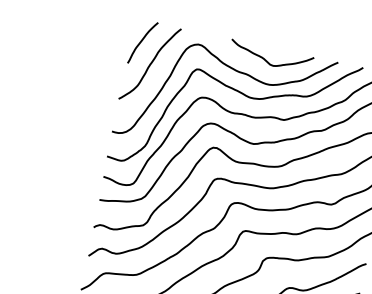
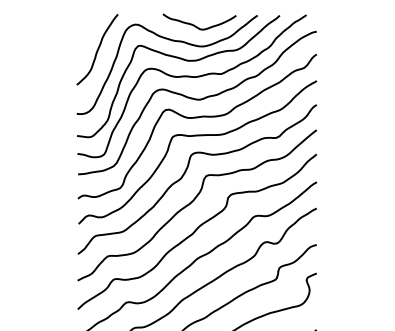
curve: (143, 41) -> (87, 31), removed

